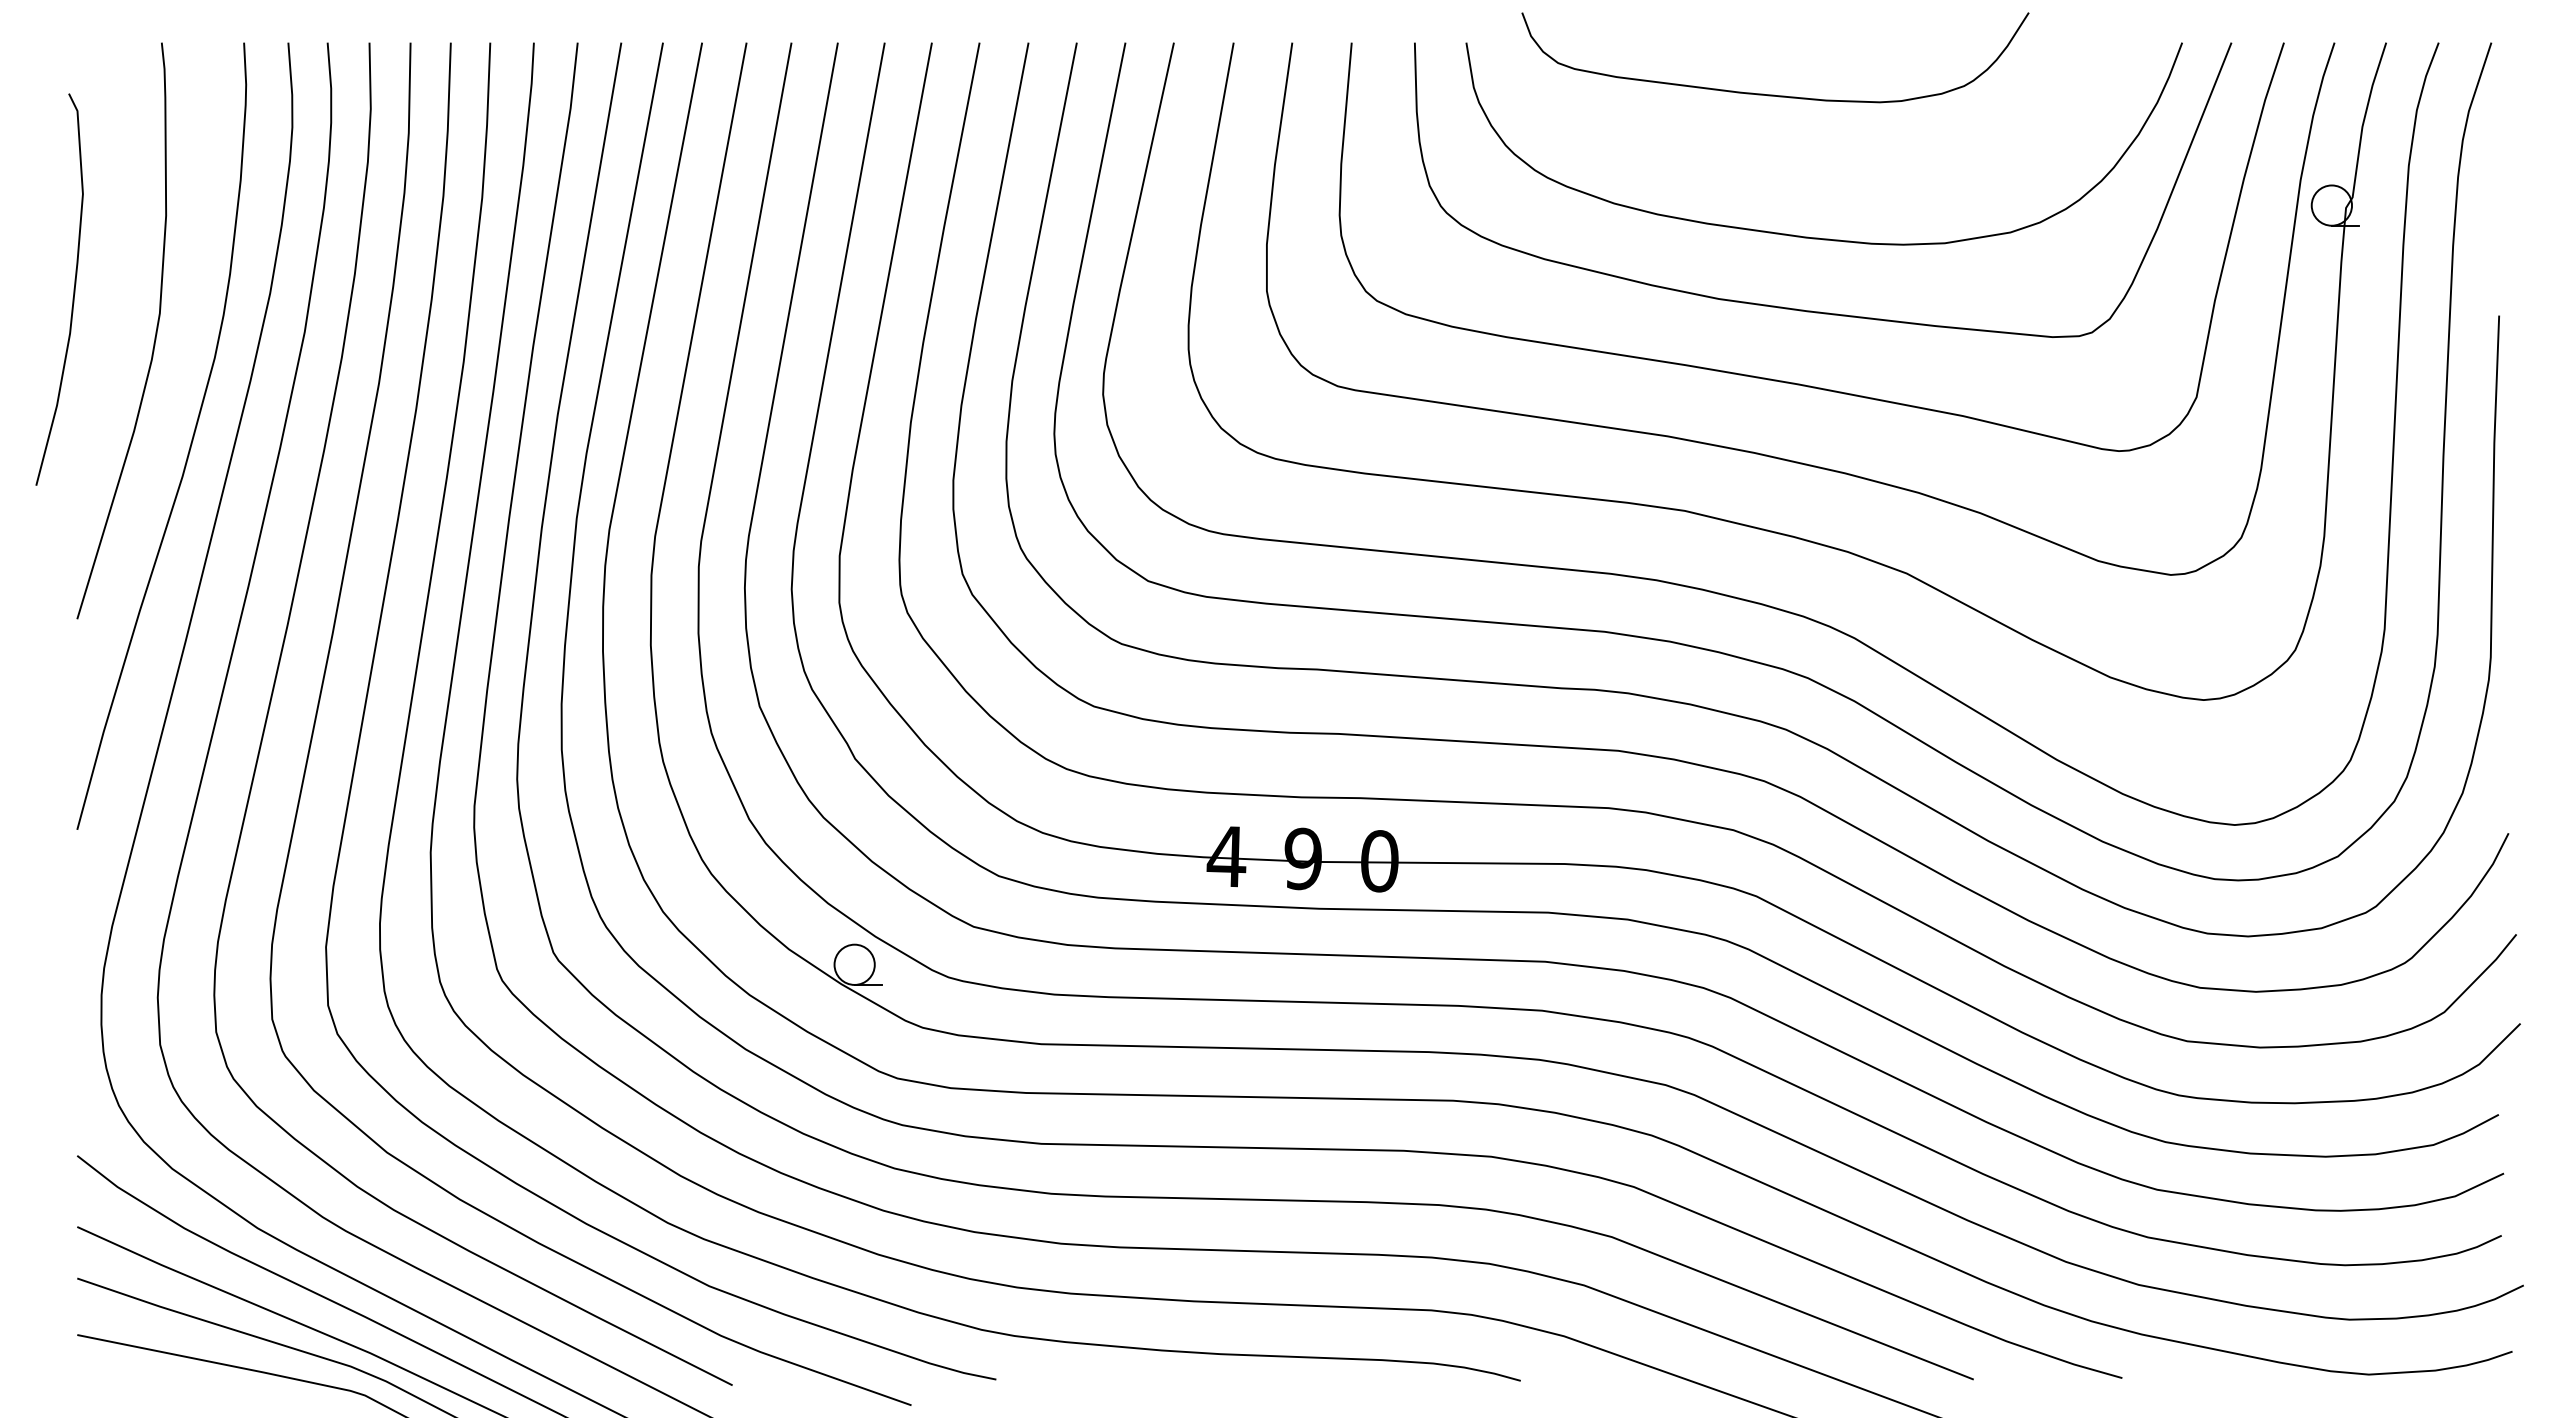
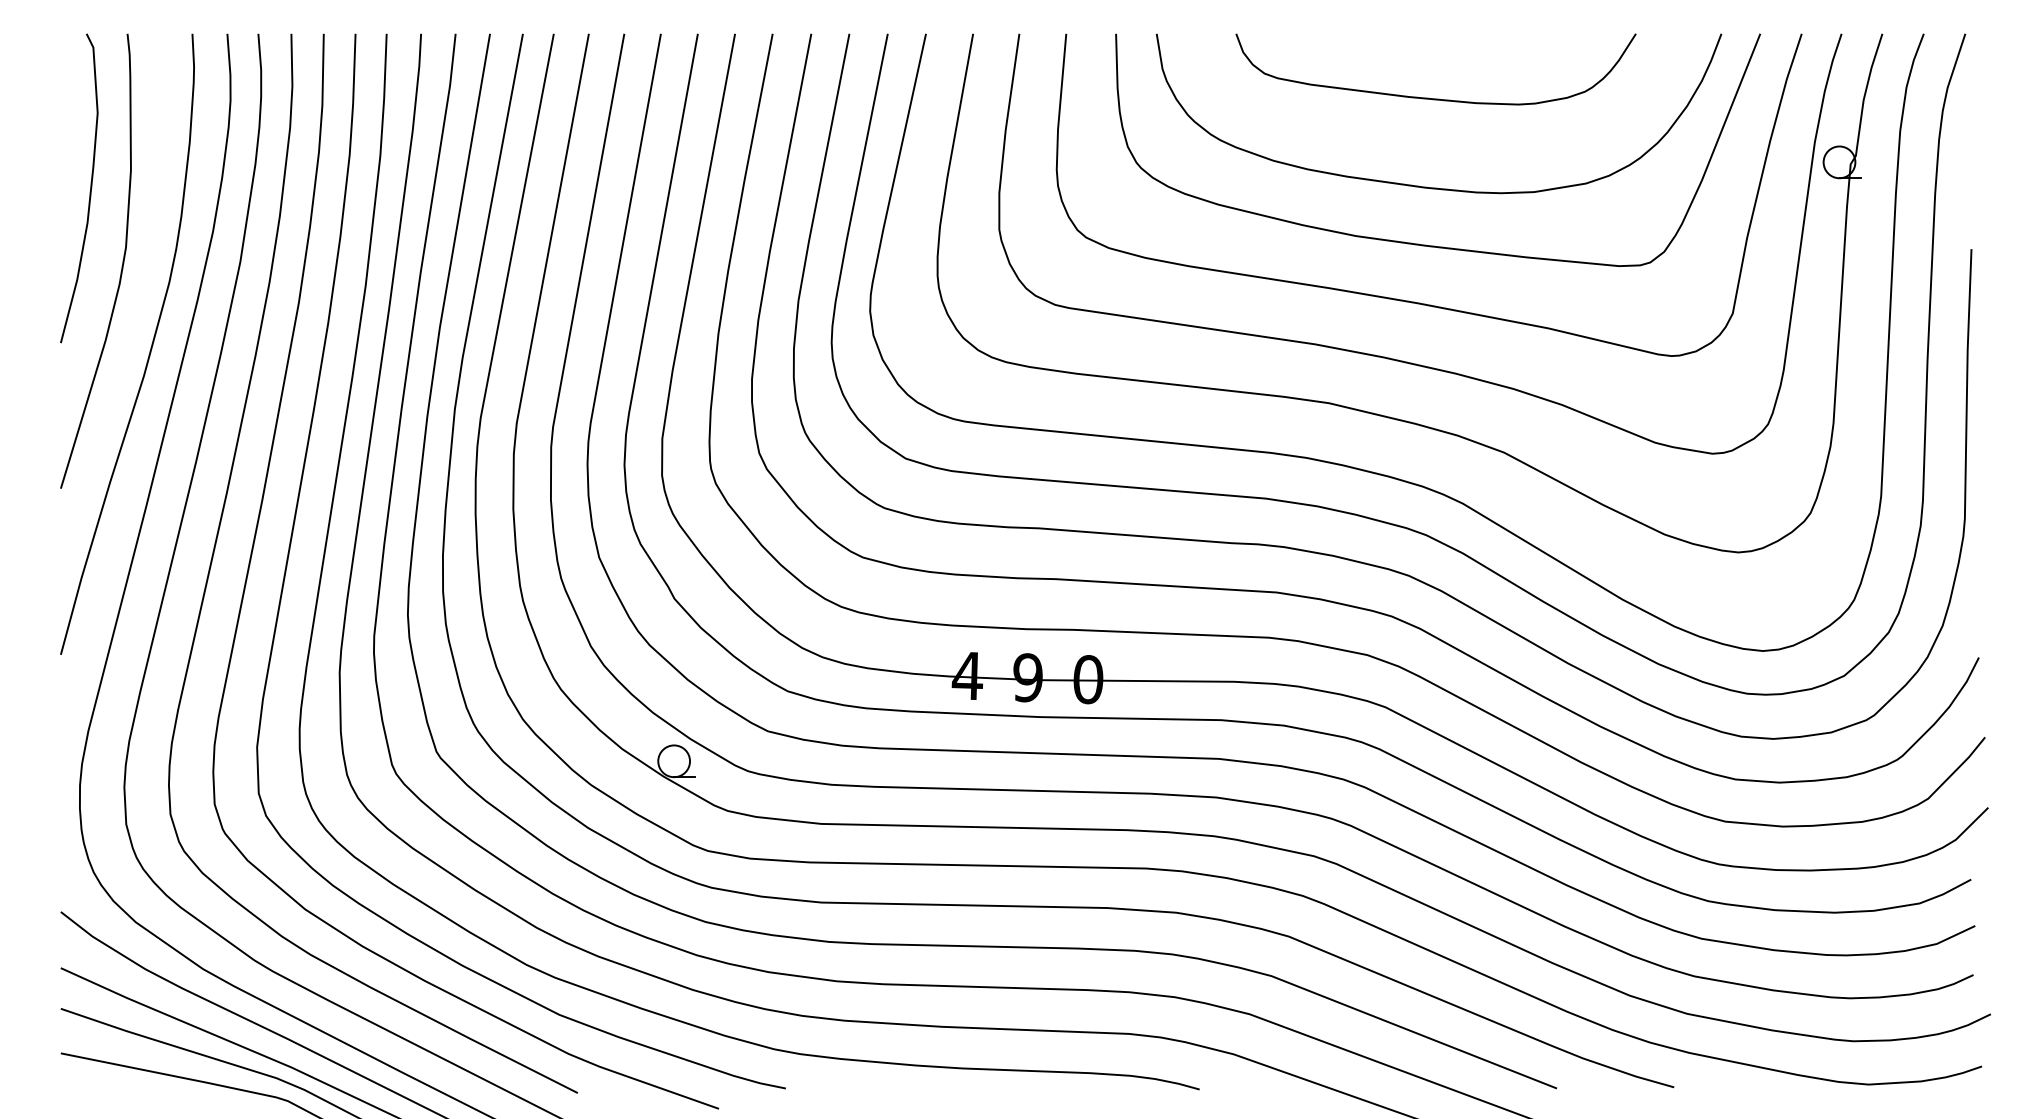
curve: (1774, 94) -> (1435, 98), moved
curve: (73, 289) -> (90, 188), moved

